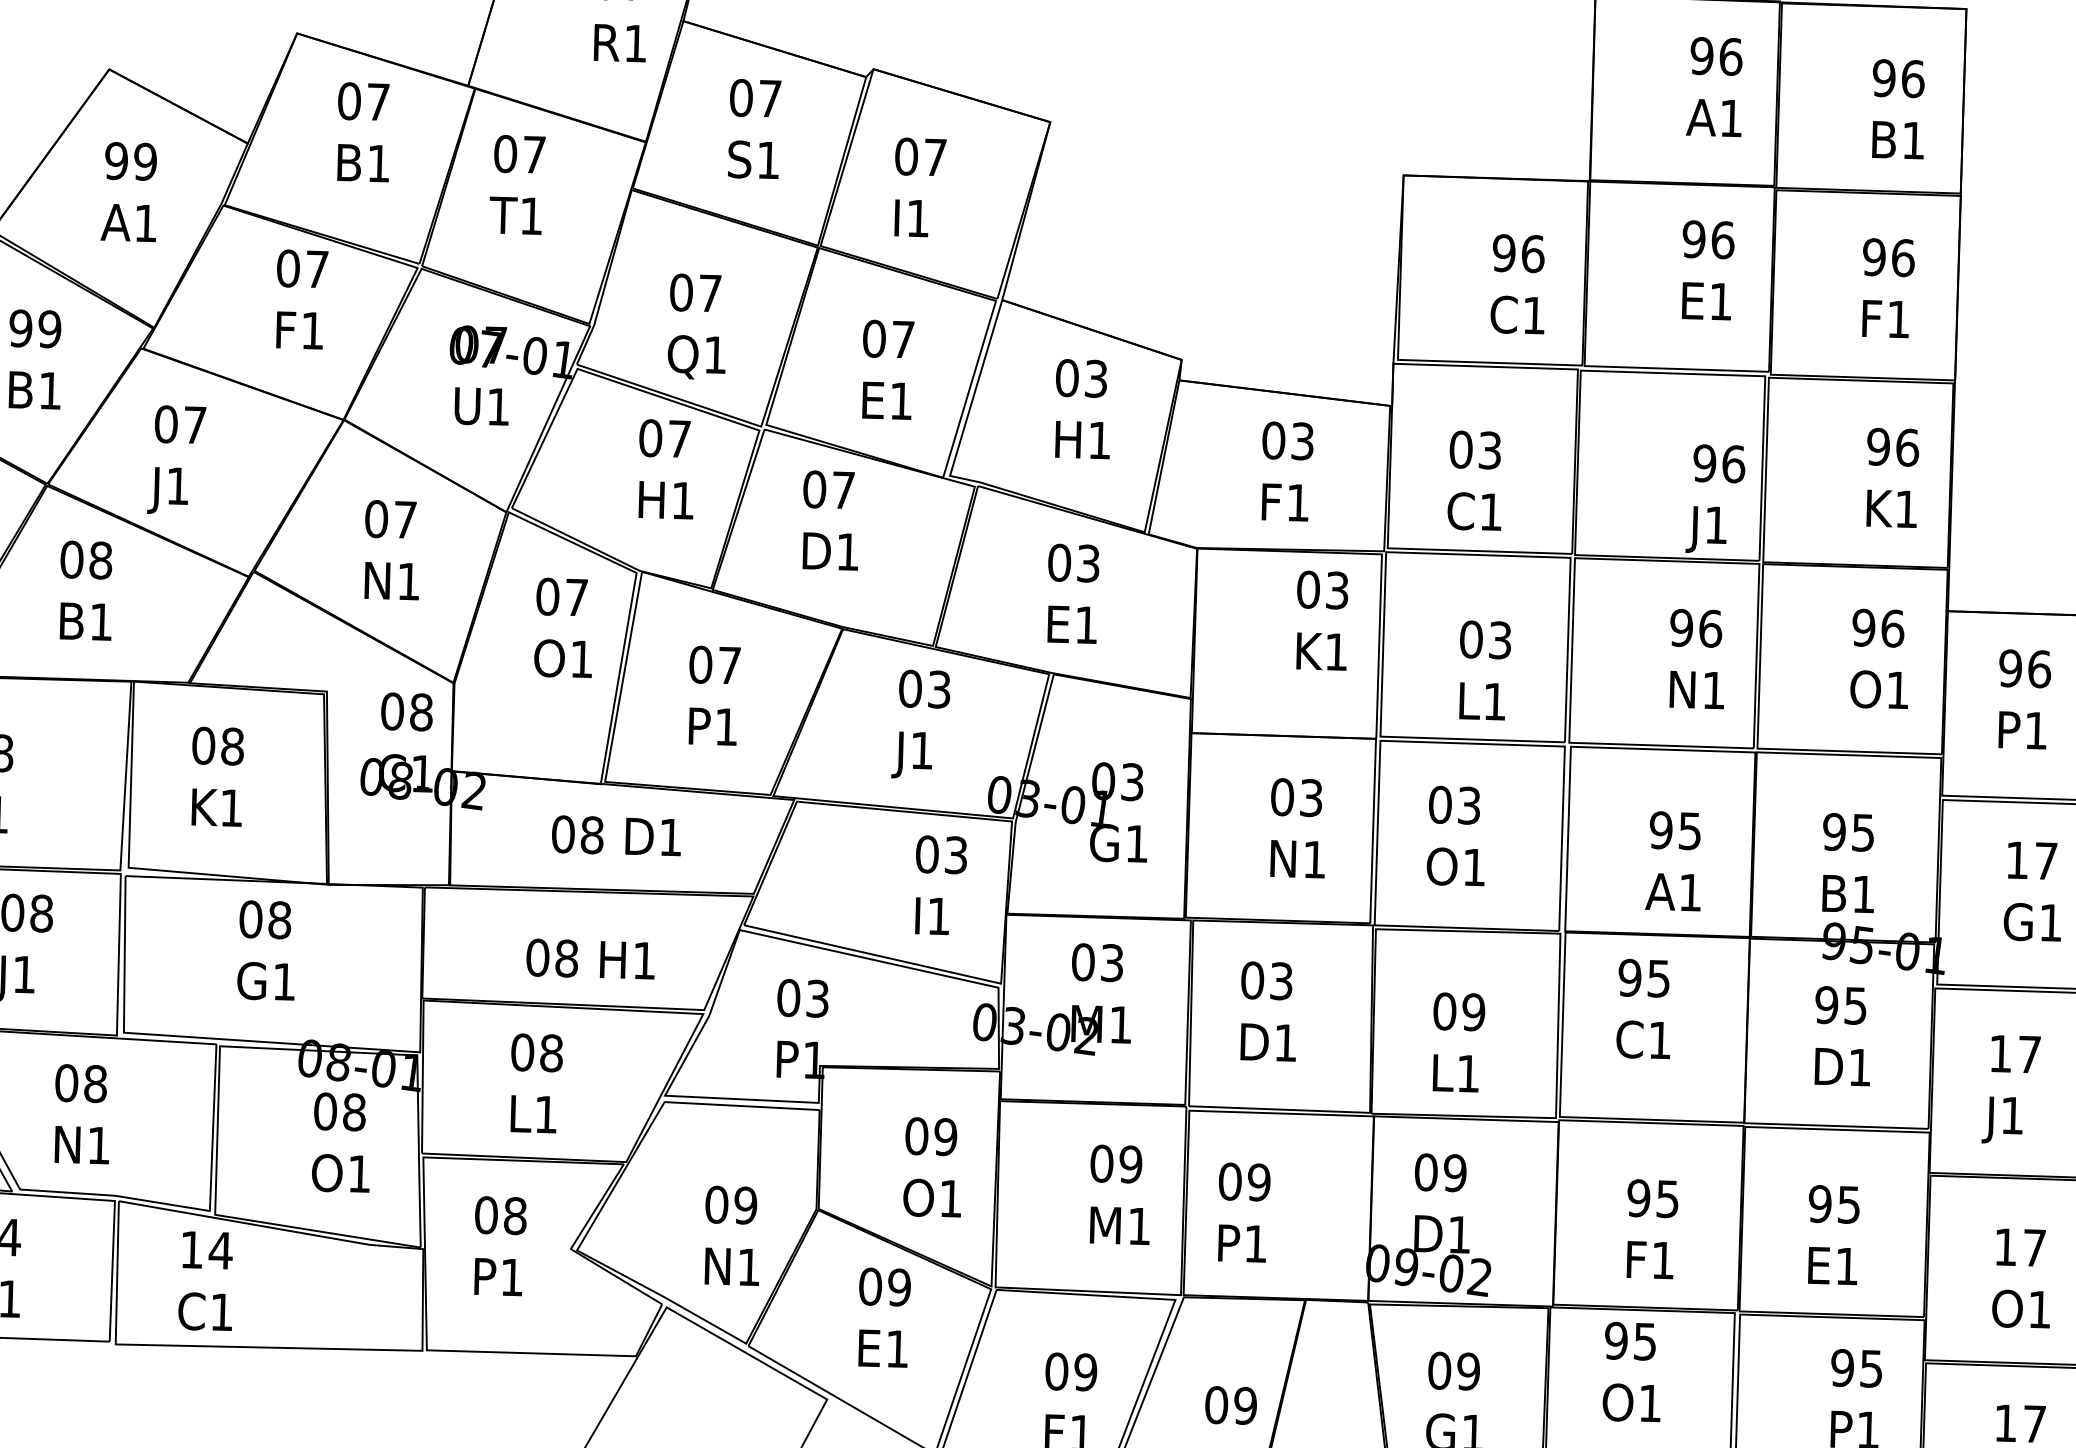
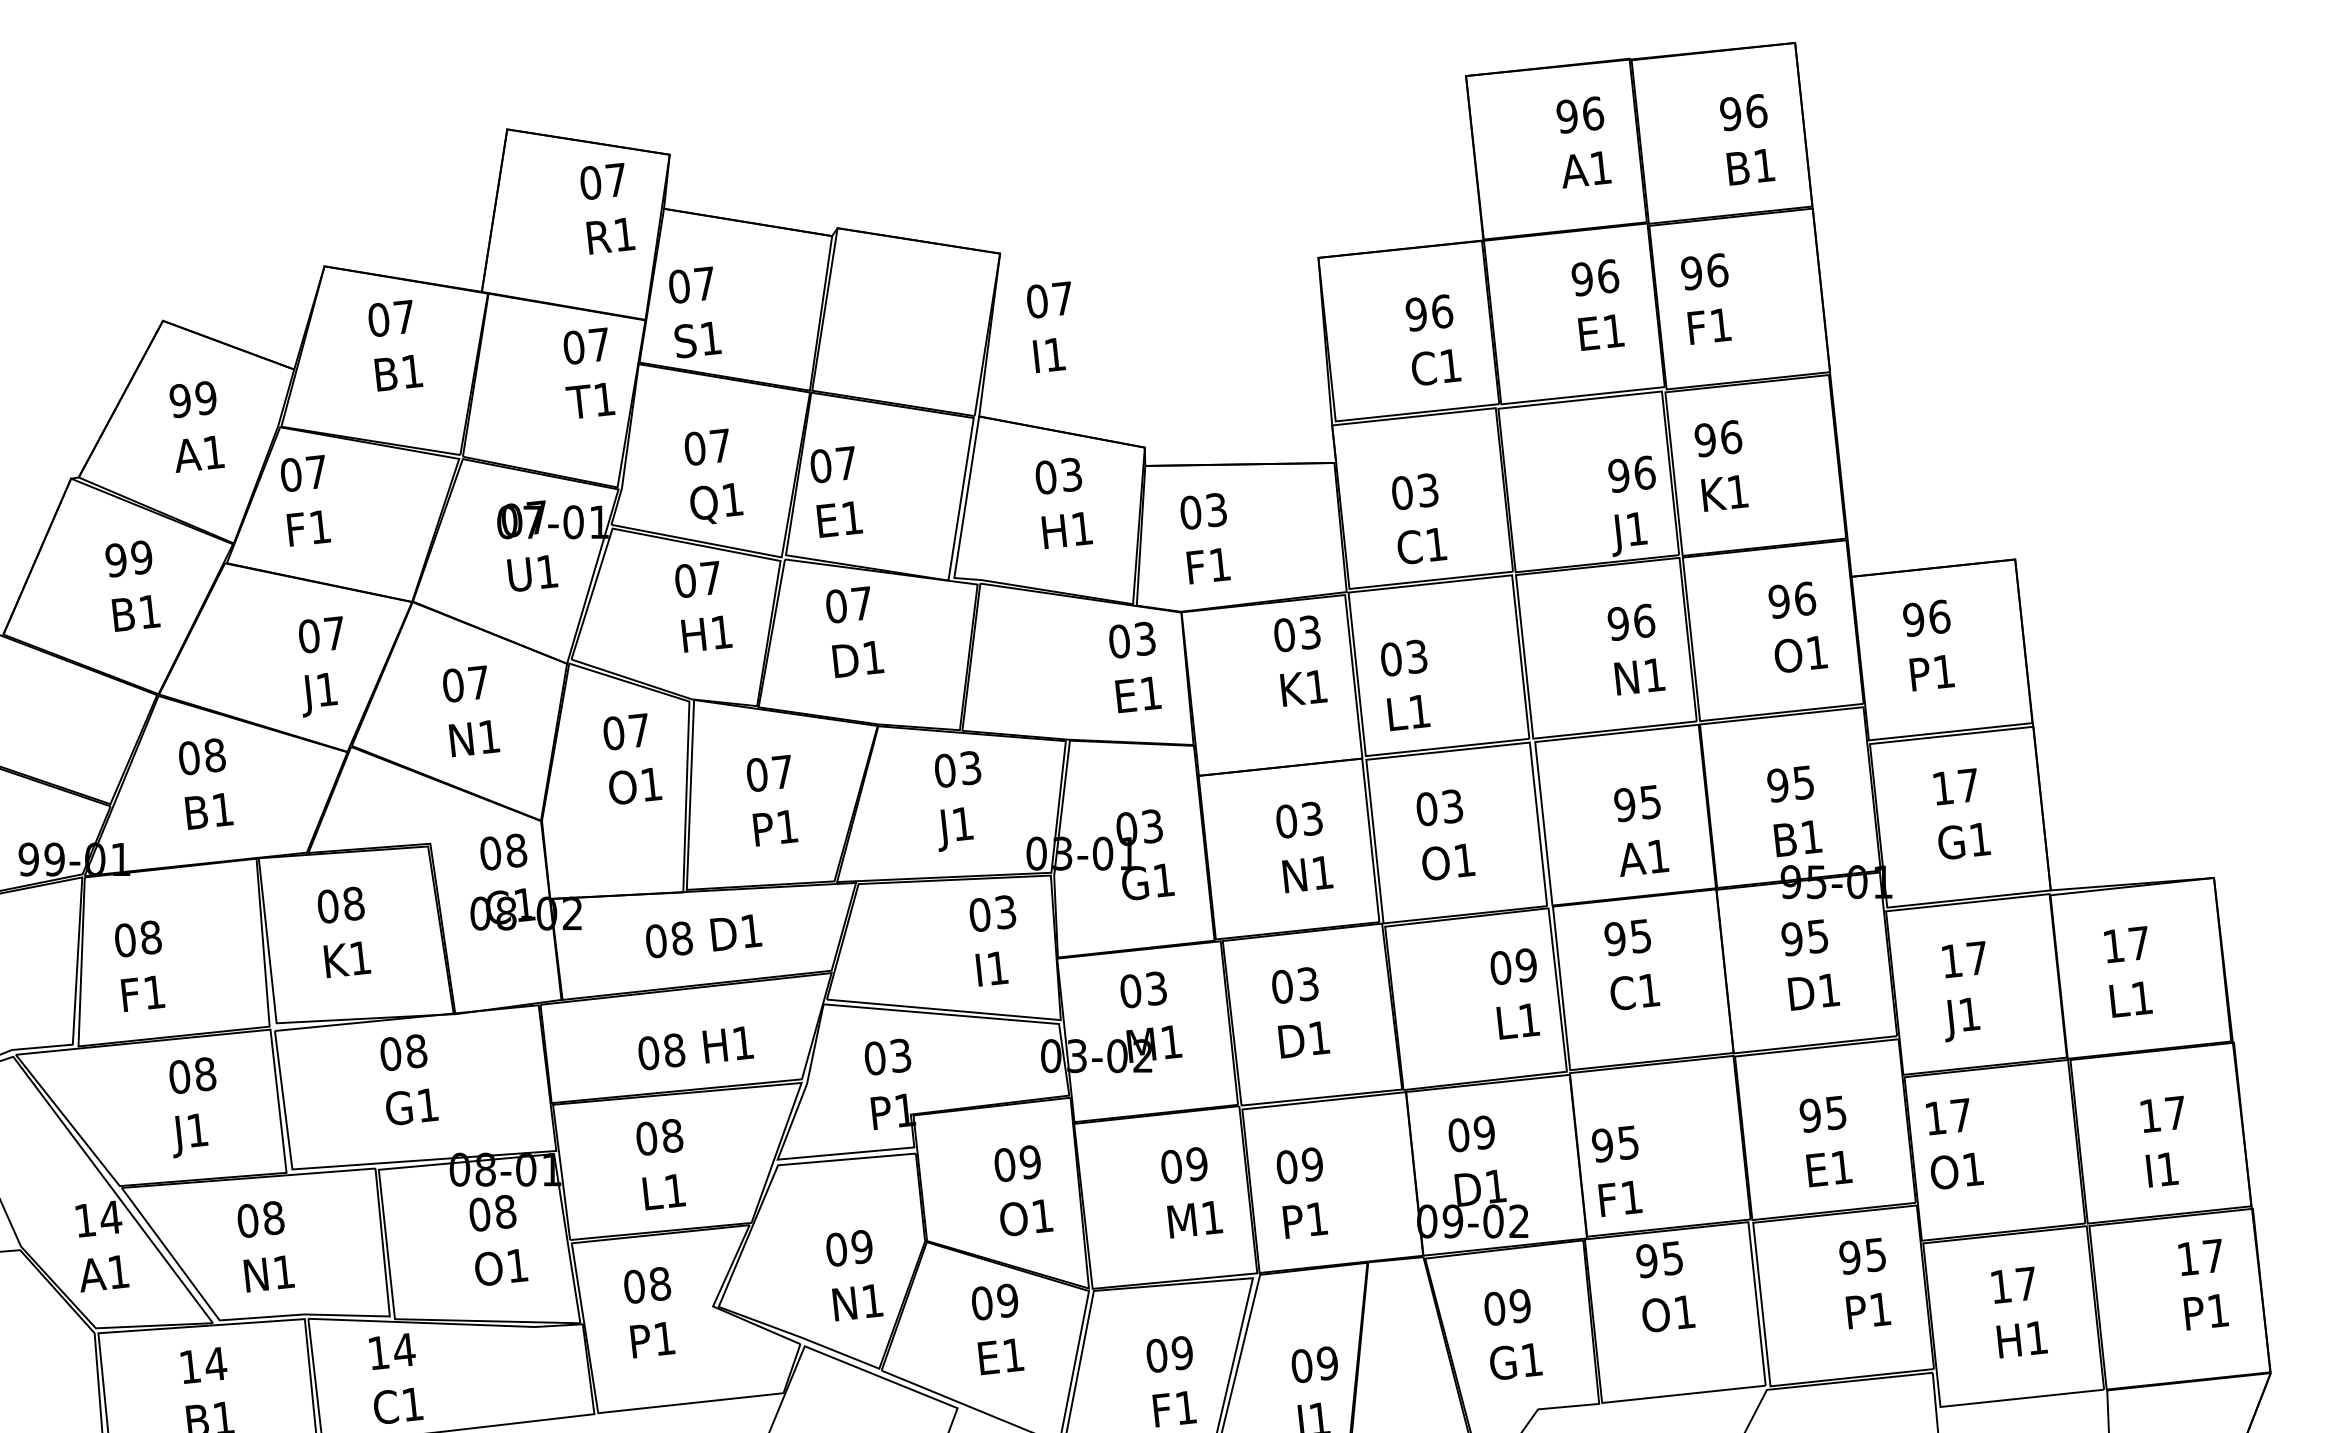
text: (755, 129) -> (695, 312), moved
text: (518, 184) -> (589, 372), moved
text: (914, 187) -> (1048, 327), moved
text: (1886, 287) -> (1706, 298), moved
text: (300, 299) -> (305, 500), moved
text: (887, 369) -> (836, 491), moved
text: (174, 459) -> (320, 666), moved
text: (1286, 471) -> (1205, 538), moved
text: (1892, 477) -> (1721, 465), moved
text: (1073, 594) -> (1135, 667), moved
text: (1483, 670) -> (1405, 685), moved
text: (1457, 1042) -> (1515, 993), moved
text: (1651, 1229) -> (1617, 1171), moved
text: (2022, 1278) -> (1954, 1143), moved

